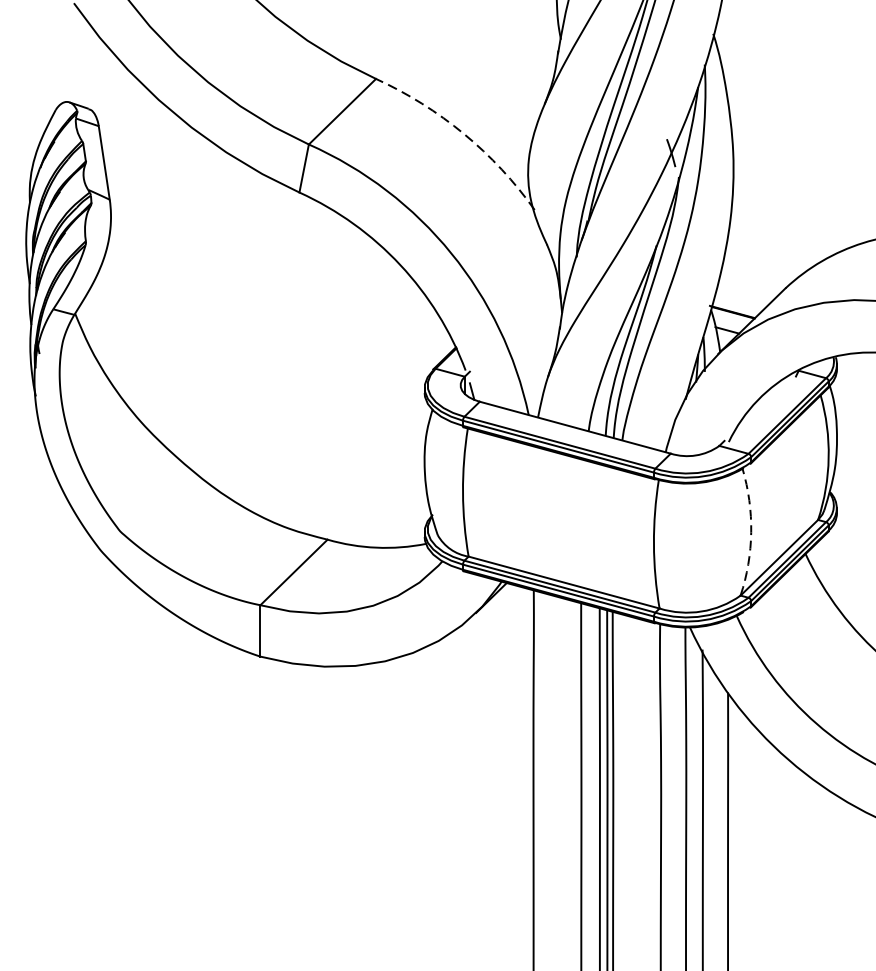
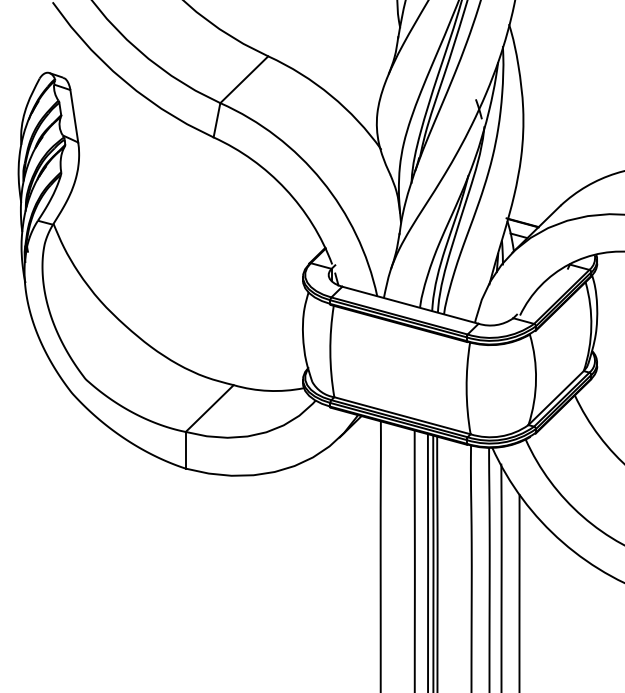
arc: (464, 133) -> (331, 95), dashed -> solid
arc: (751, 533) -> (536, 380), dashed -> solid

